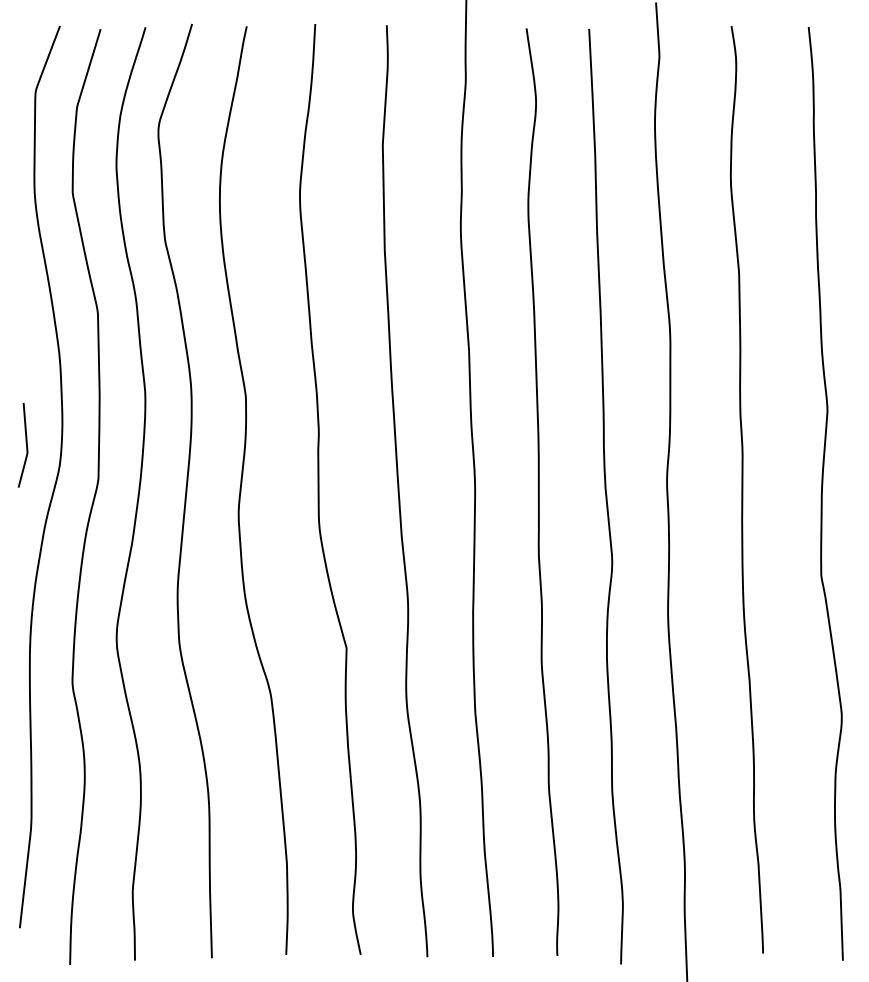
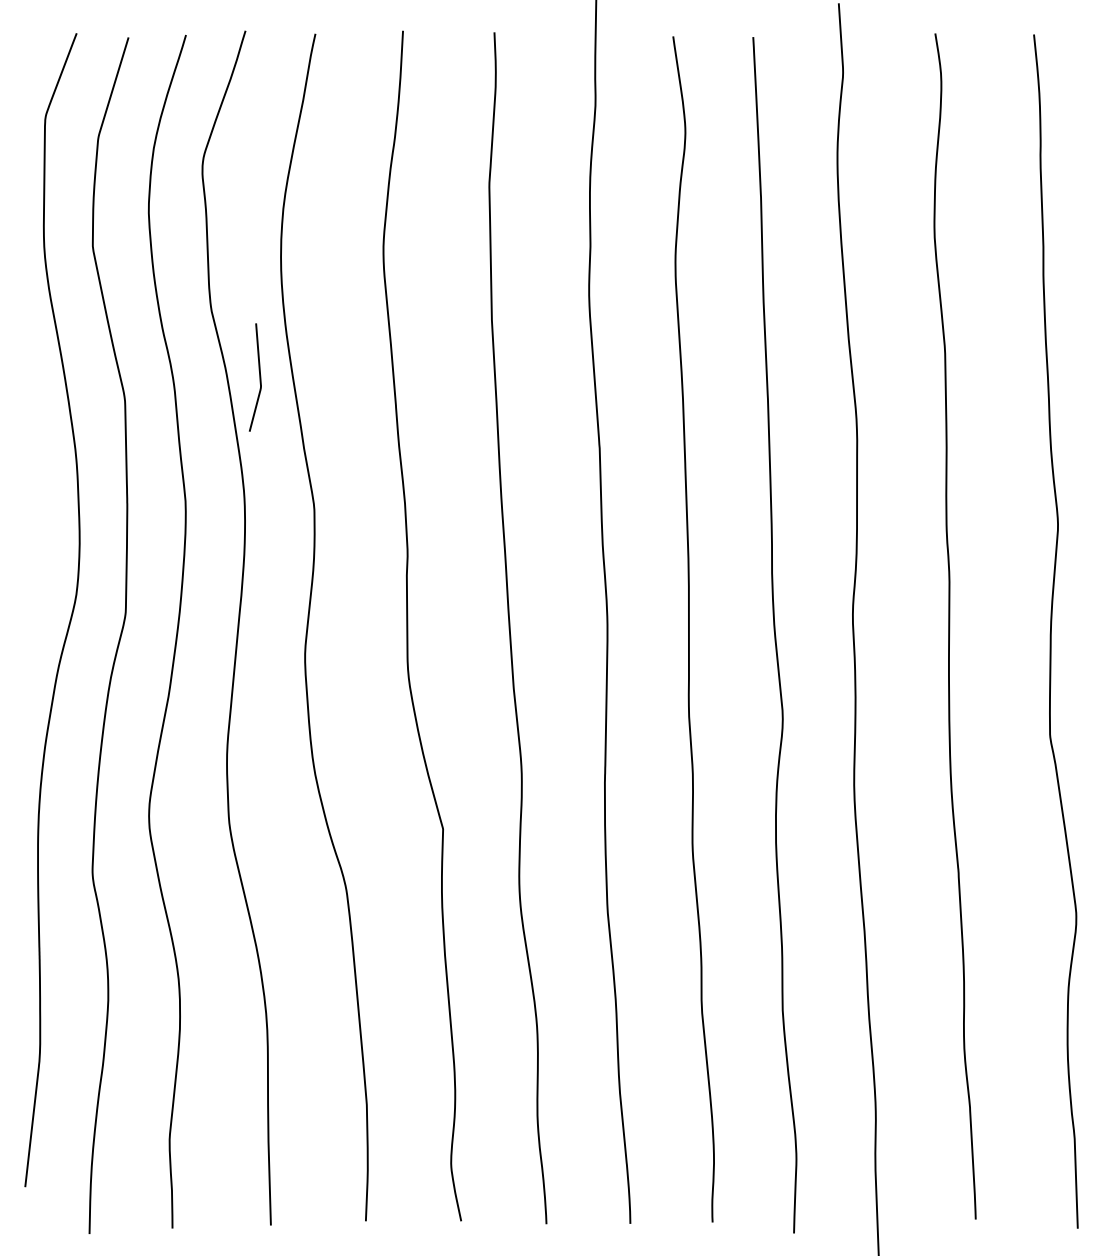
curve: (26, 445) -> (259, 377), moved

